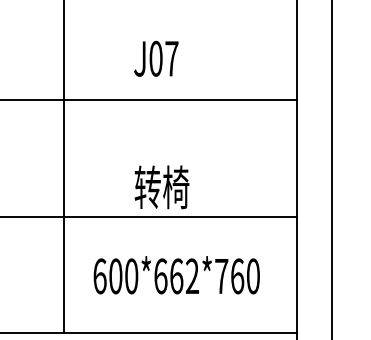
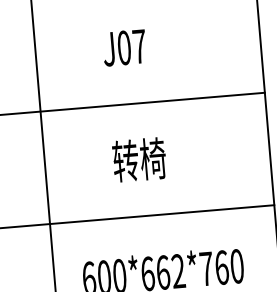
text: (156, 58) -> (124, 47), moved
text: (161, 187) -> (139, 160), moved

